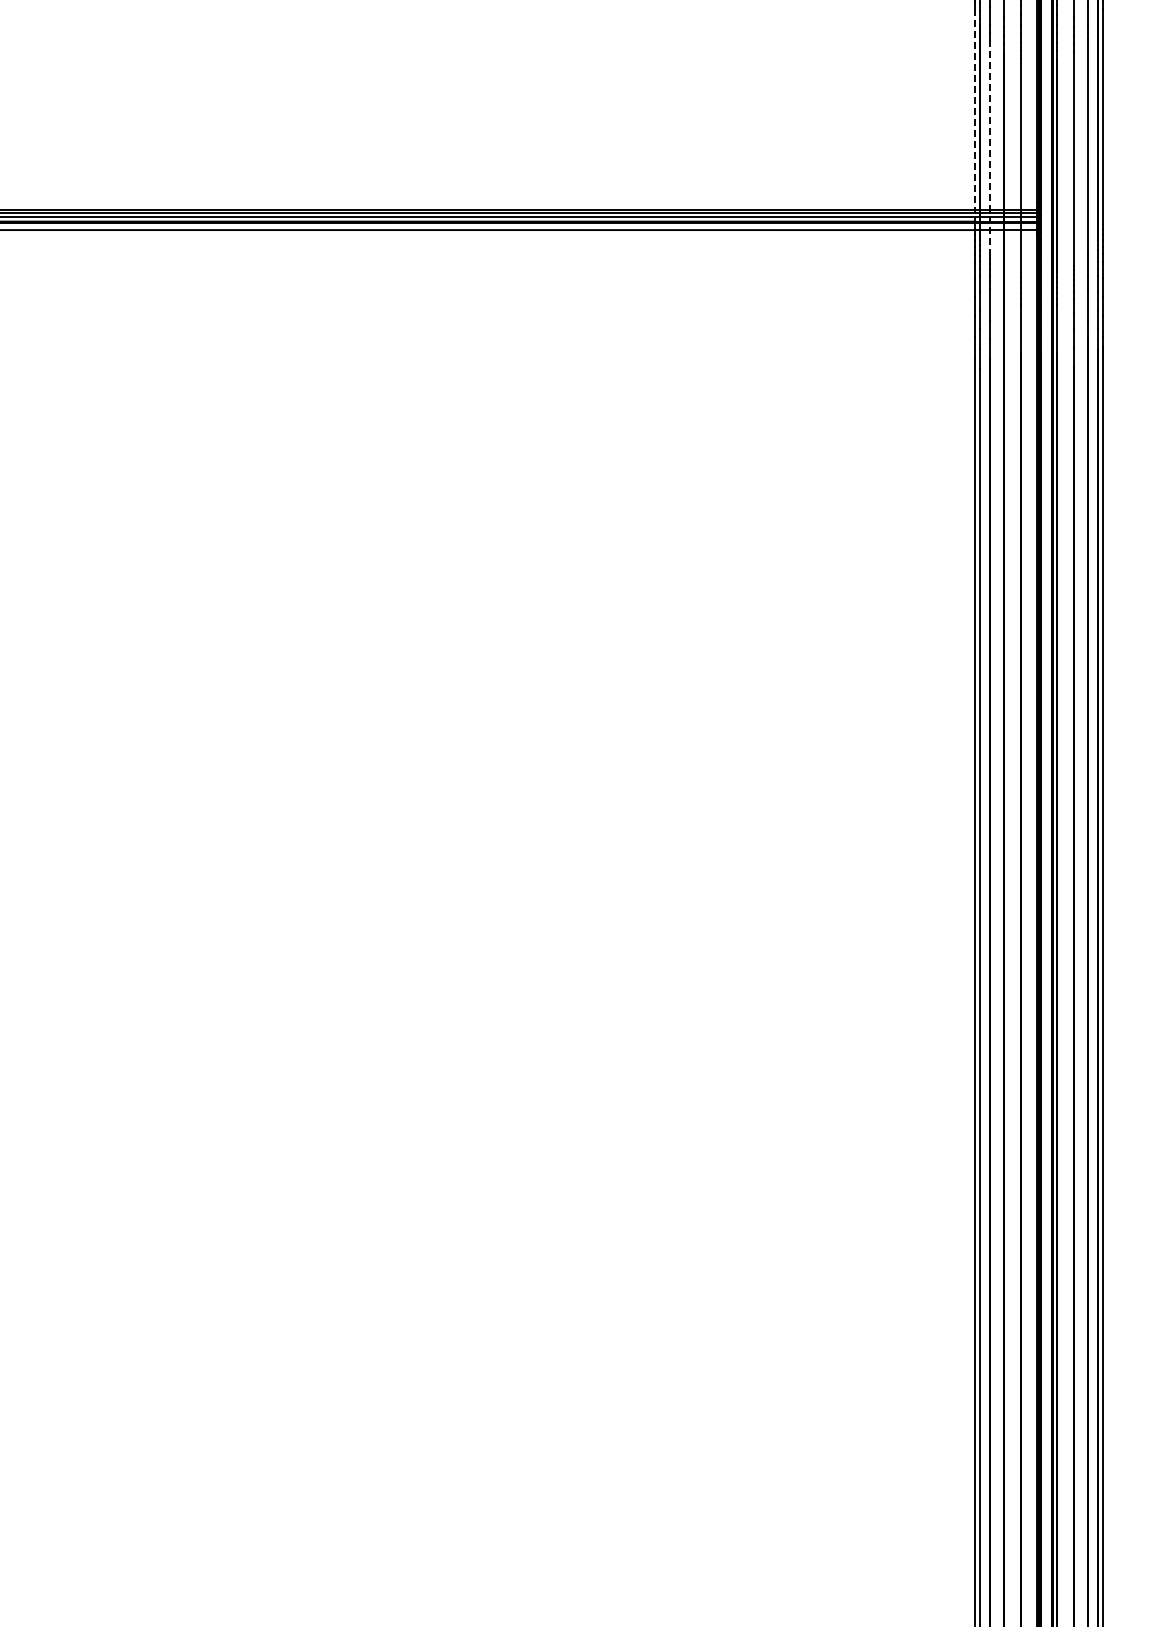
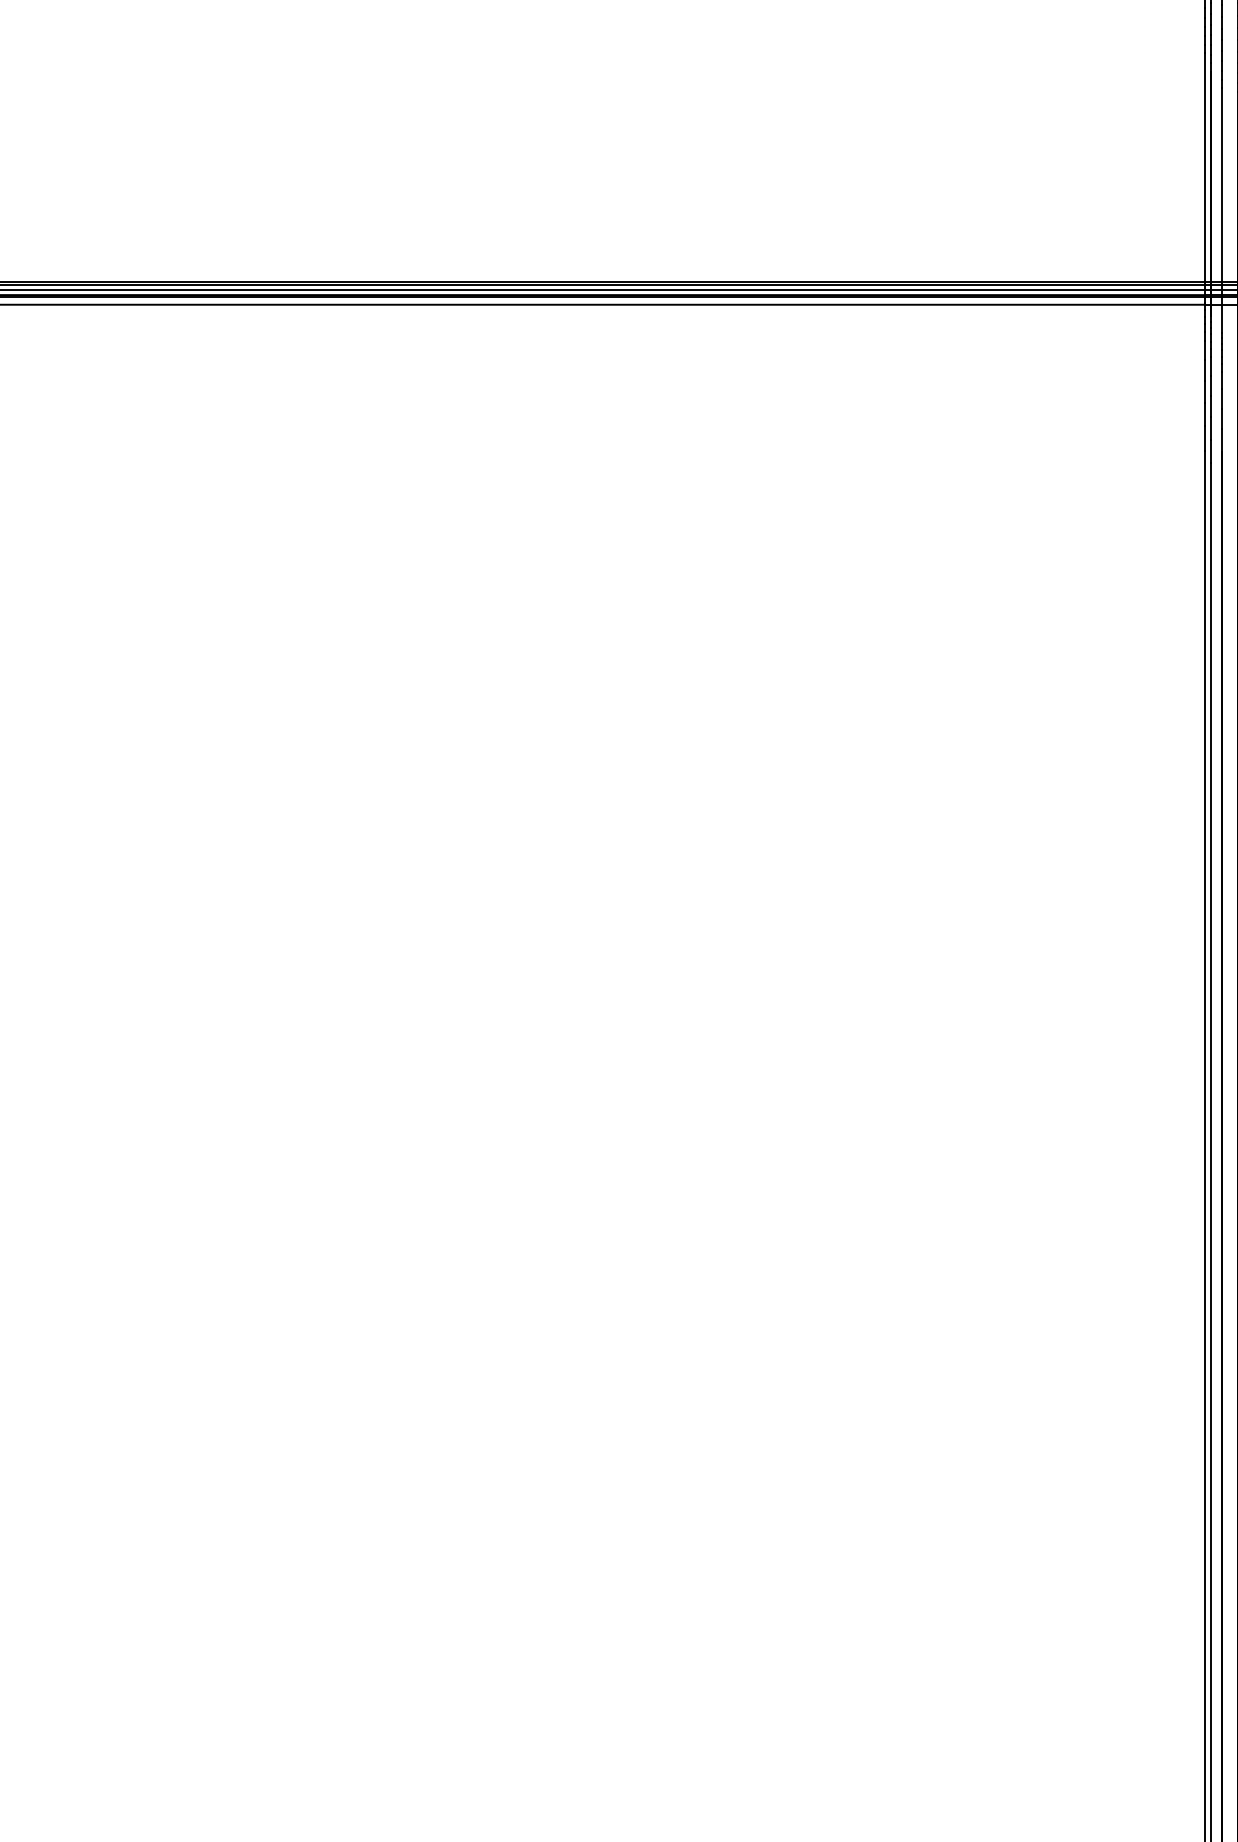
line: (975, 117) -> (1205, 176), dashed -> solid
line: (990, 147) -> (1222, 210), dashed -> solid

